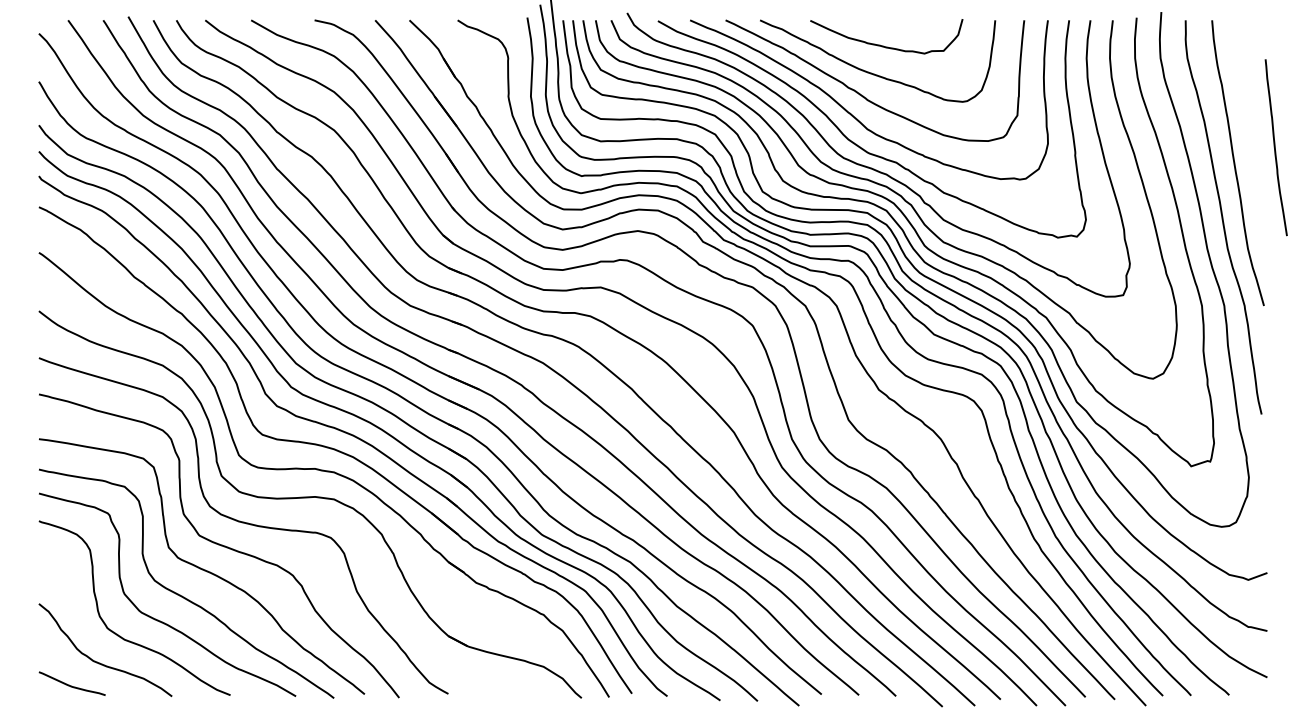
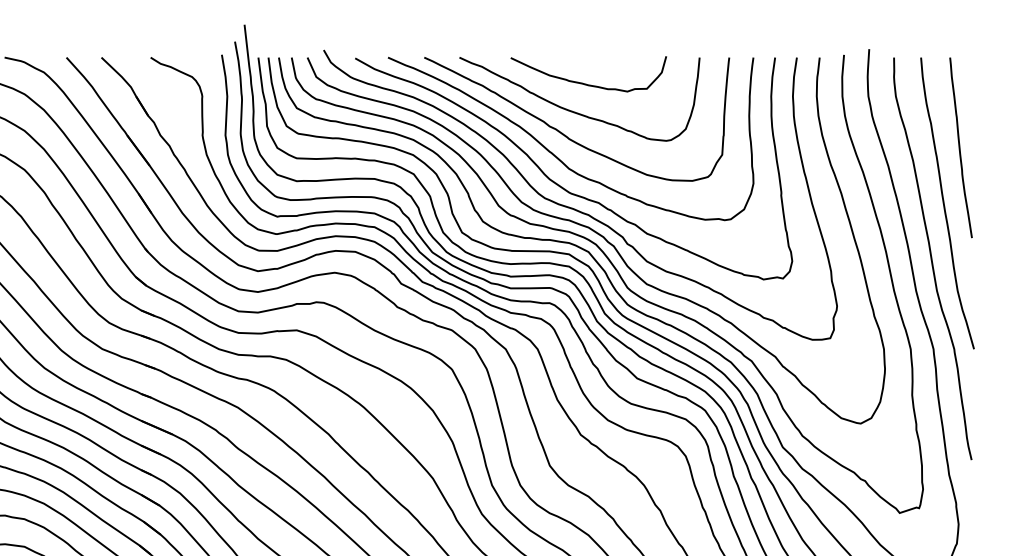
curve: (1275, 147) -> (960, 147), moved

